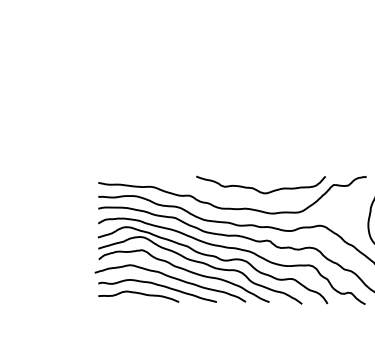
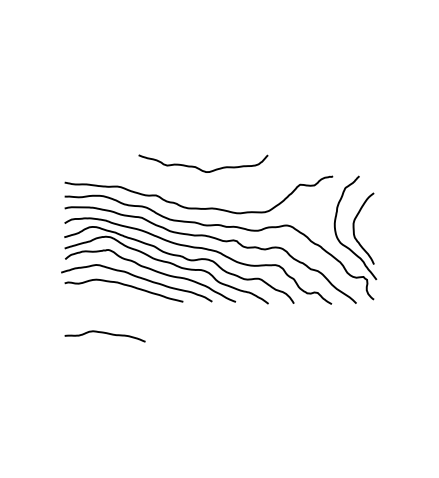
curve: (258, 189) -> (200, 168), moved
curve: (140, 294) -> (106, 334), moved

